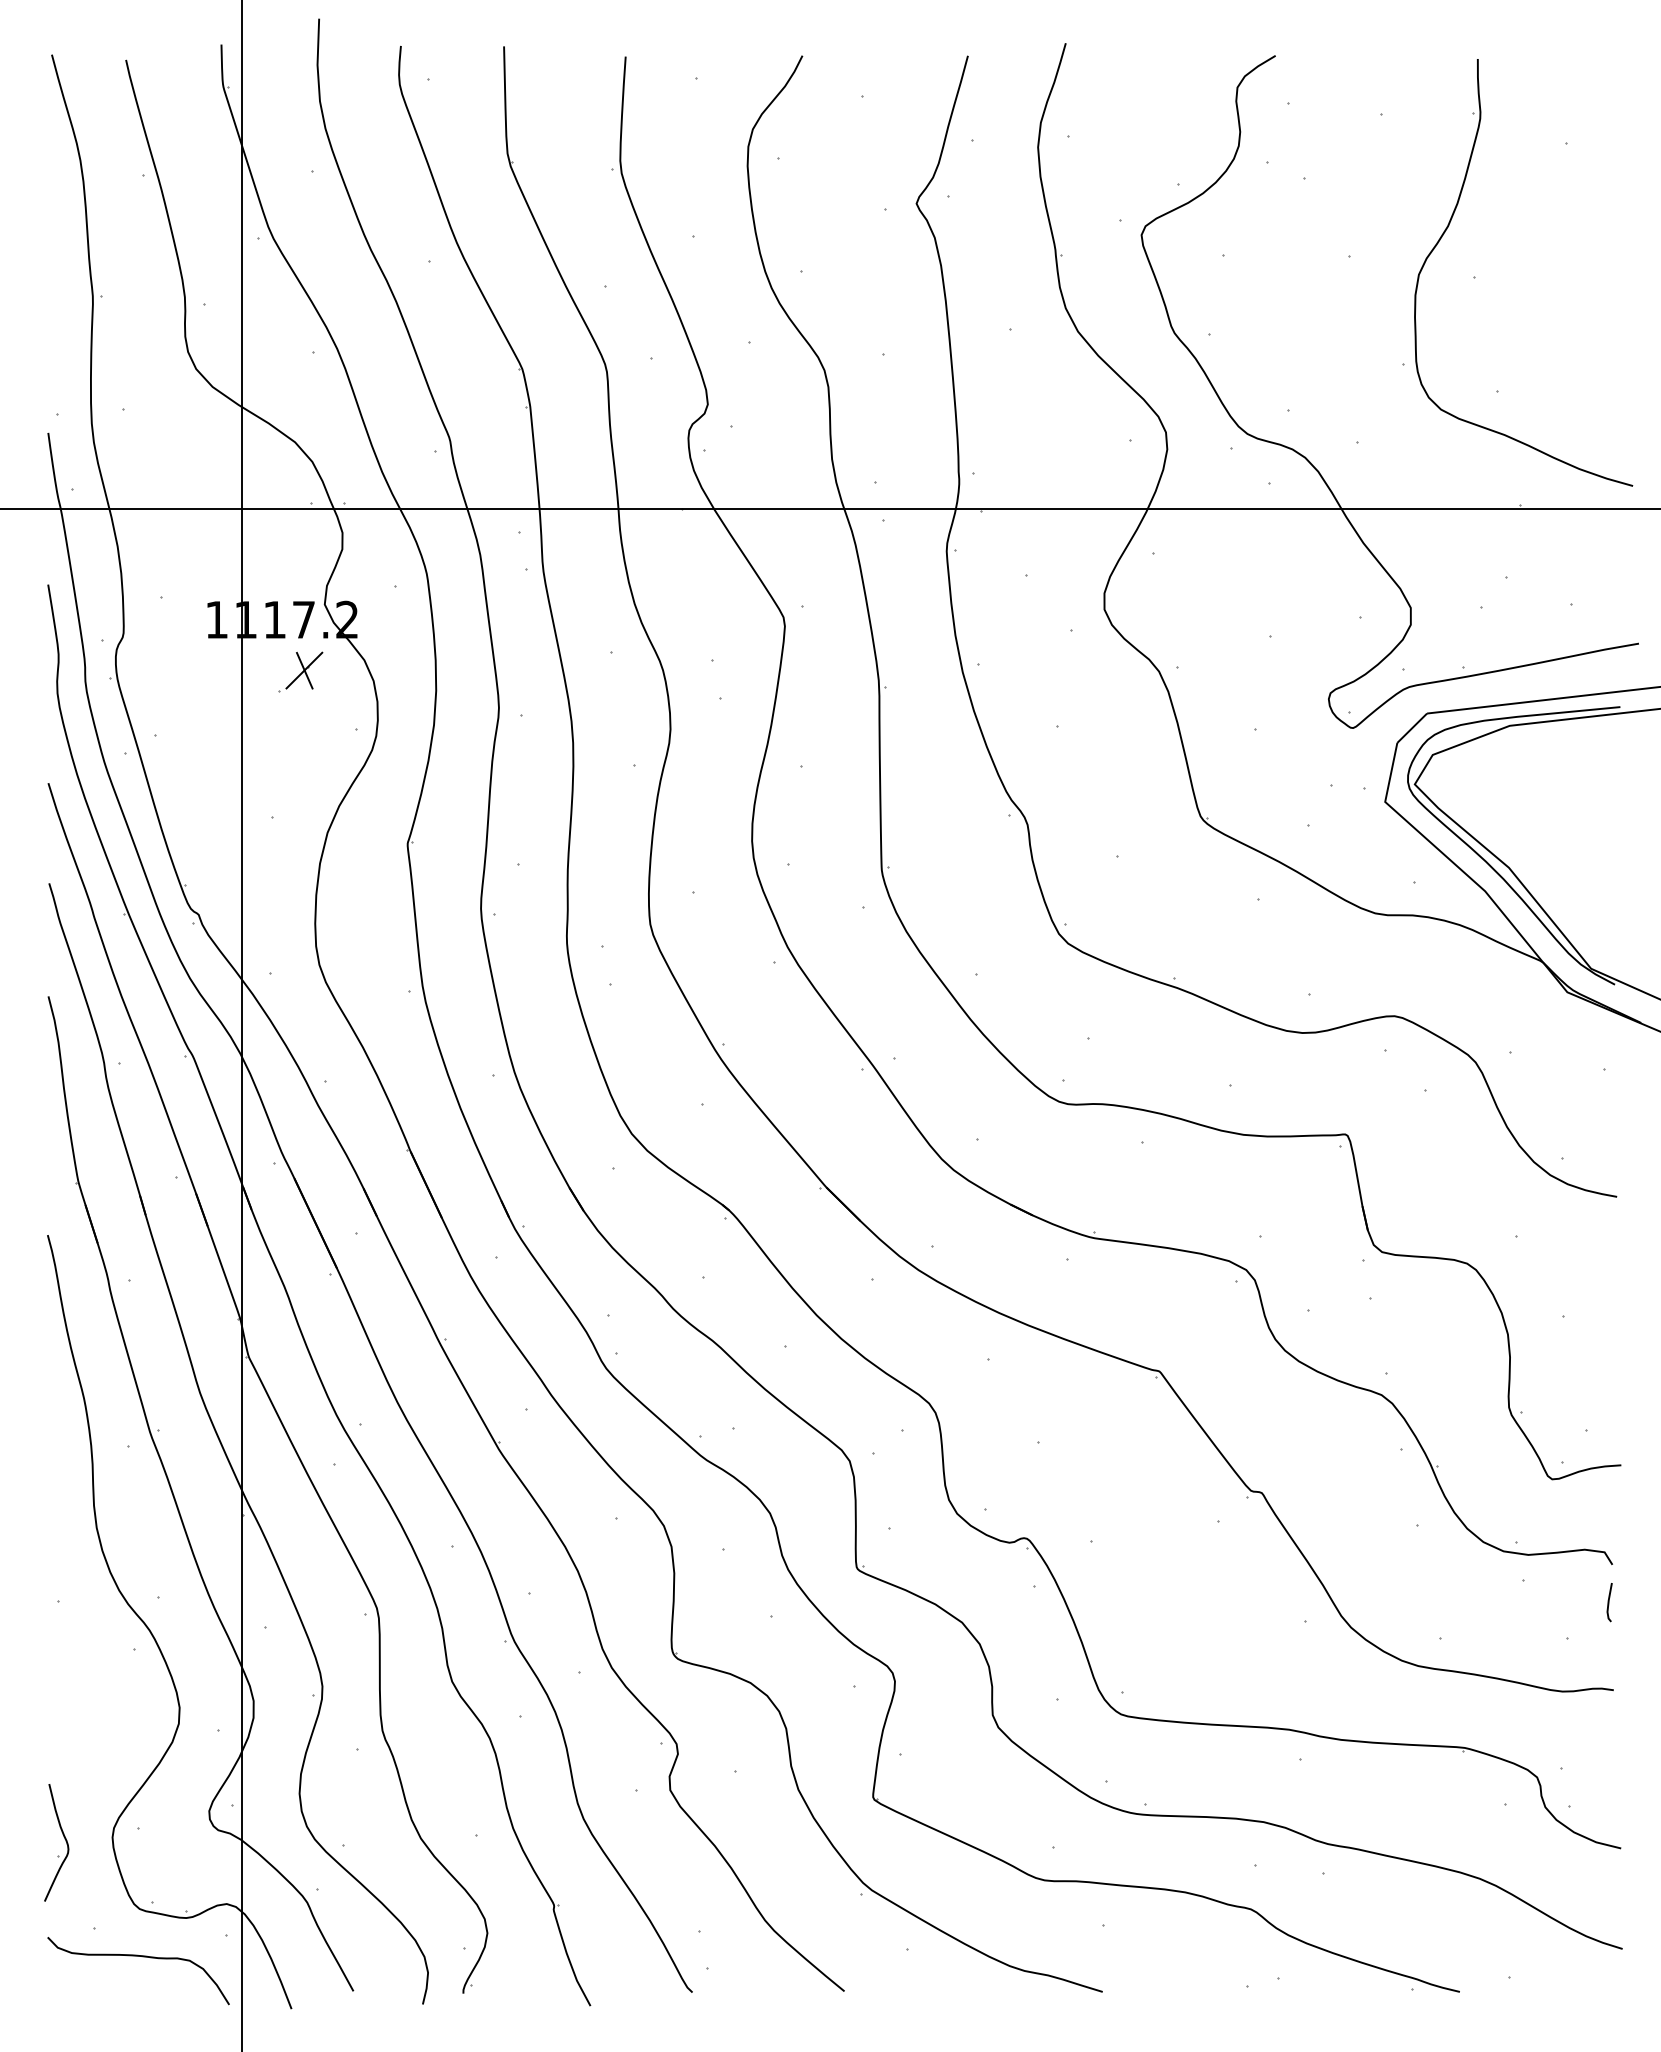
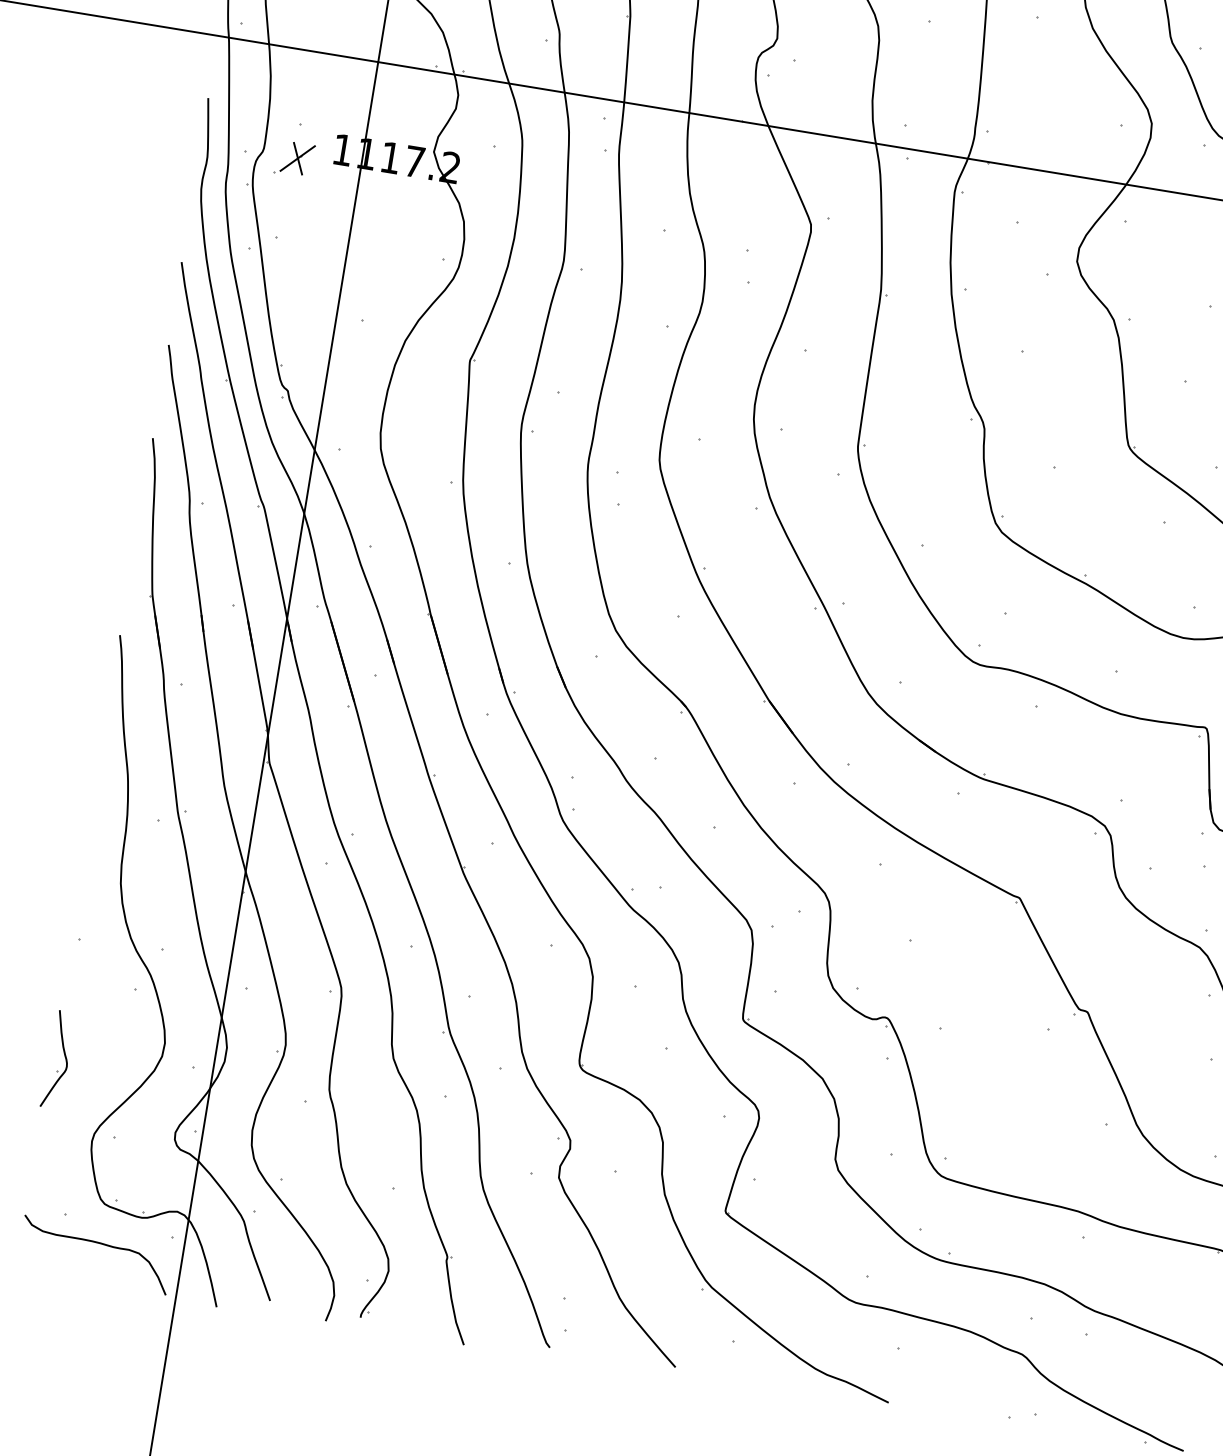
part: (300, 671) -> (294, 158), moved
part: (64, 1839) -> (64, 1058), moved

